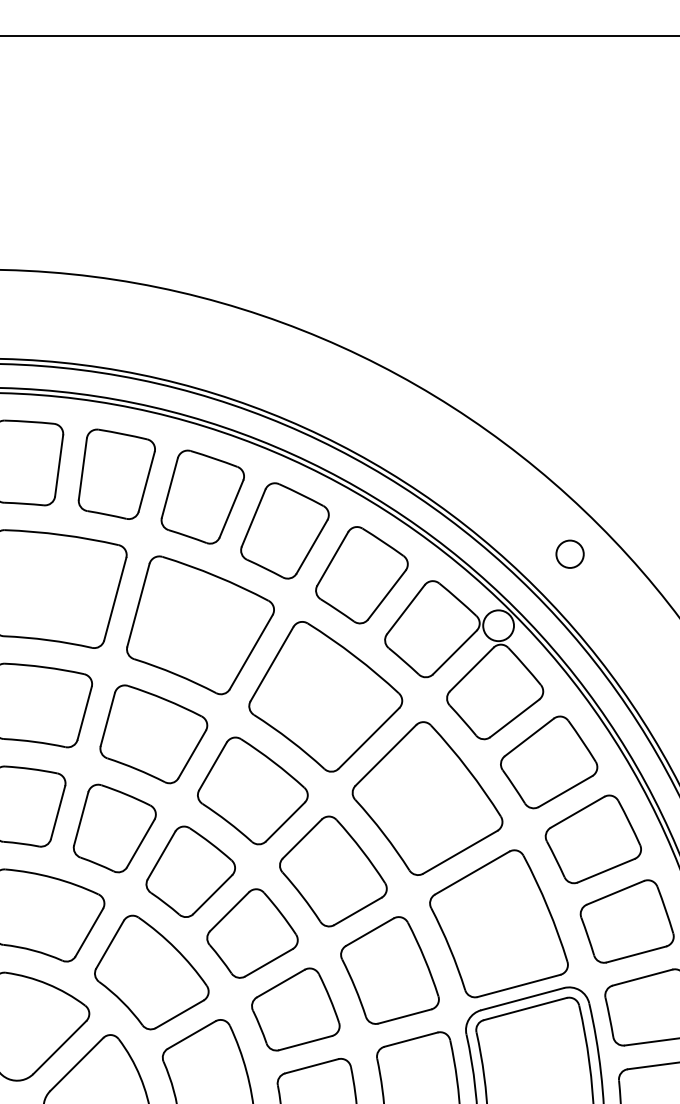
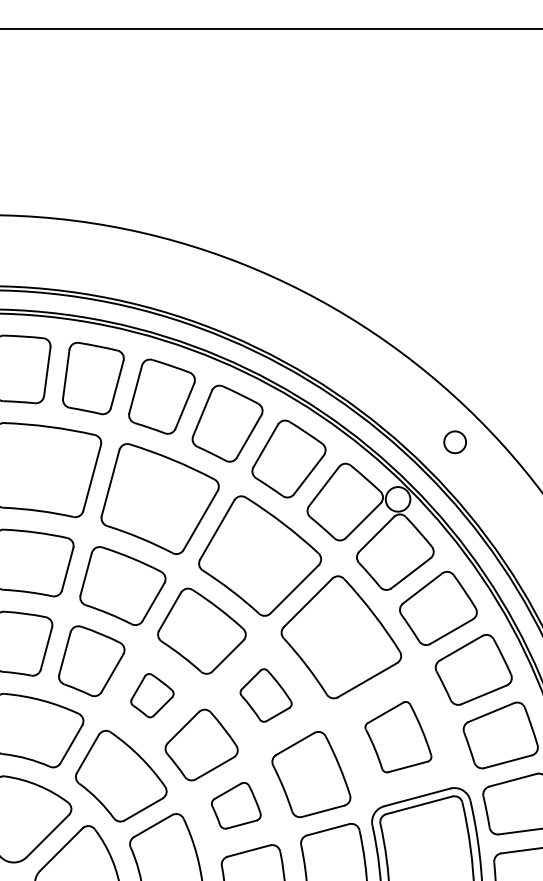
part: (190, 871) -> (152, 695), size x0.6
part: (332, 871) -> (265, 695), size x0.6
part: (499, 922) -> (398, 736), size x0.6
part: (296, 1009) -> (236, 805), size x0.7

